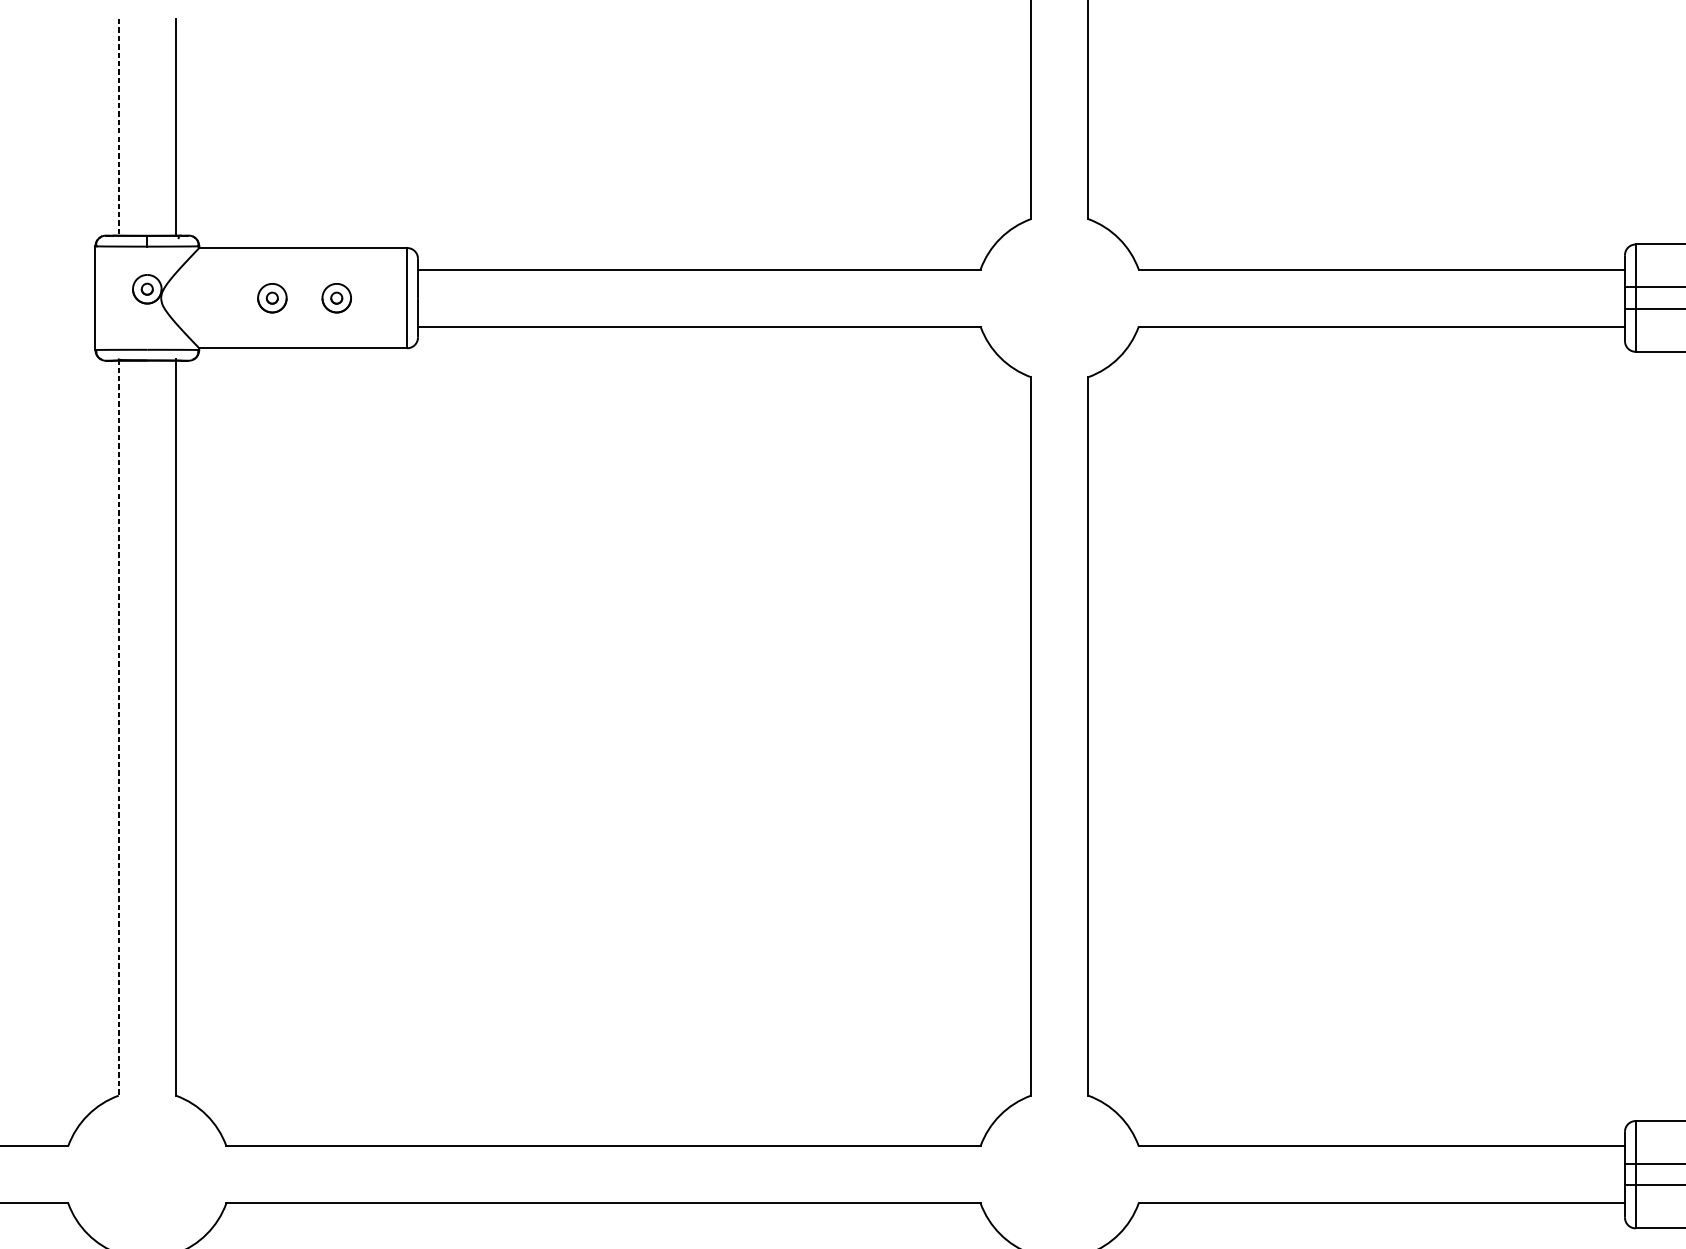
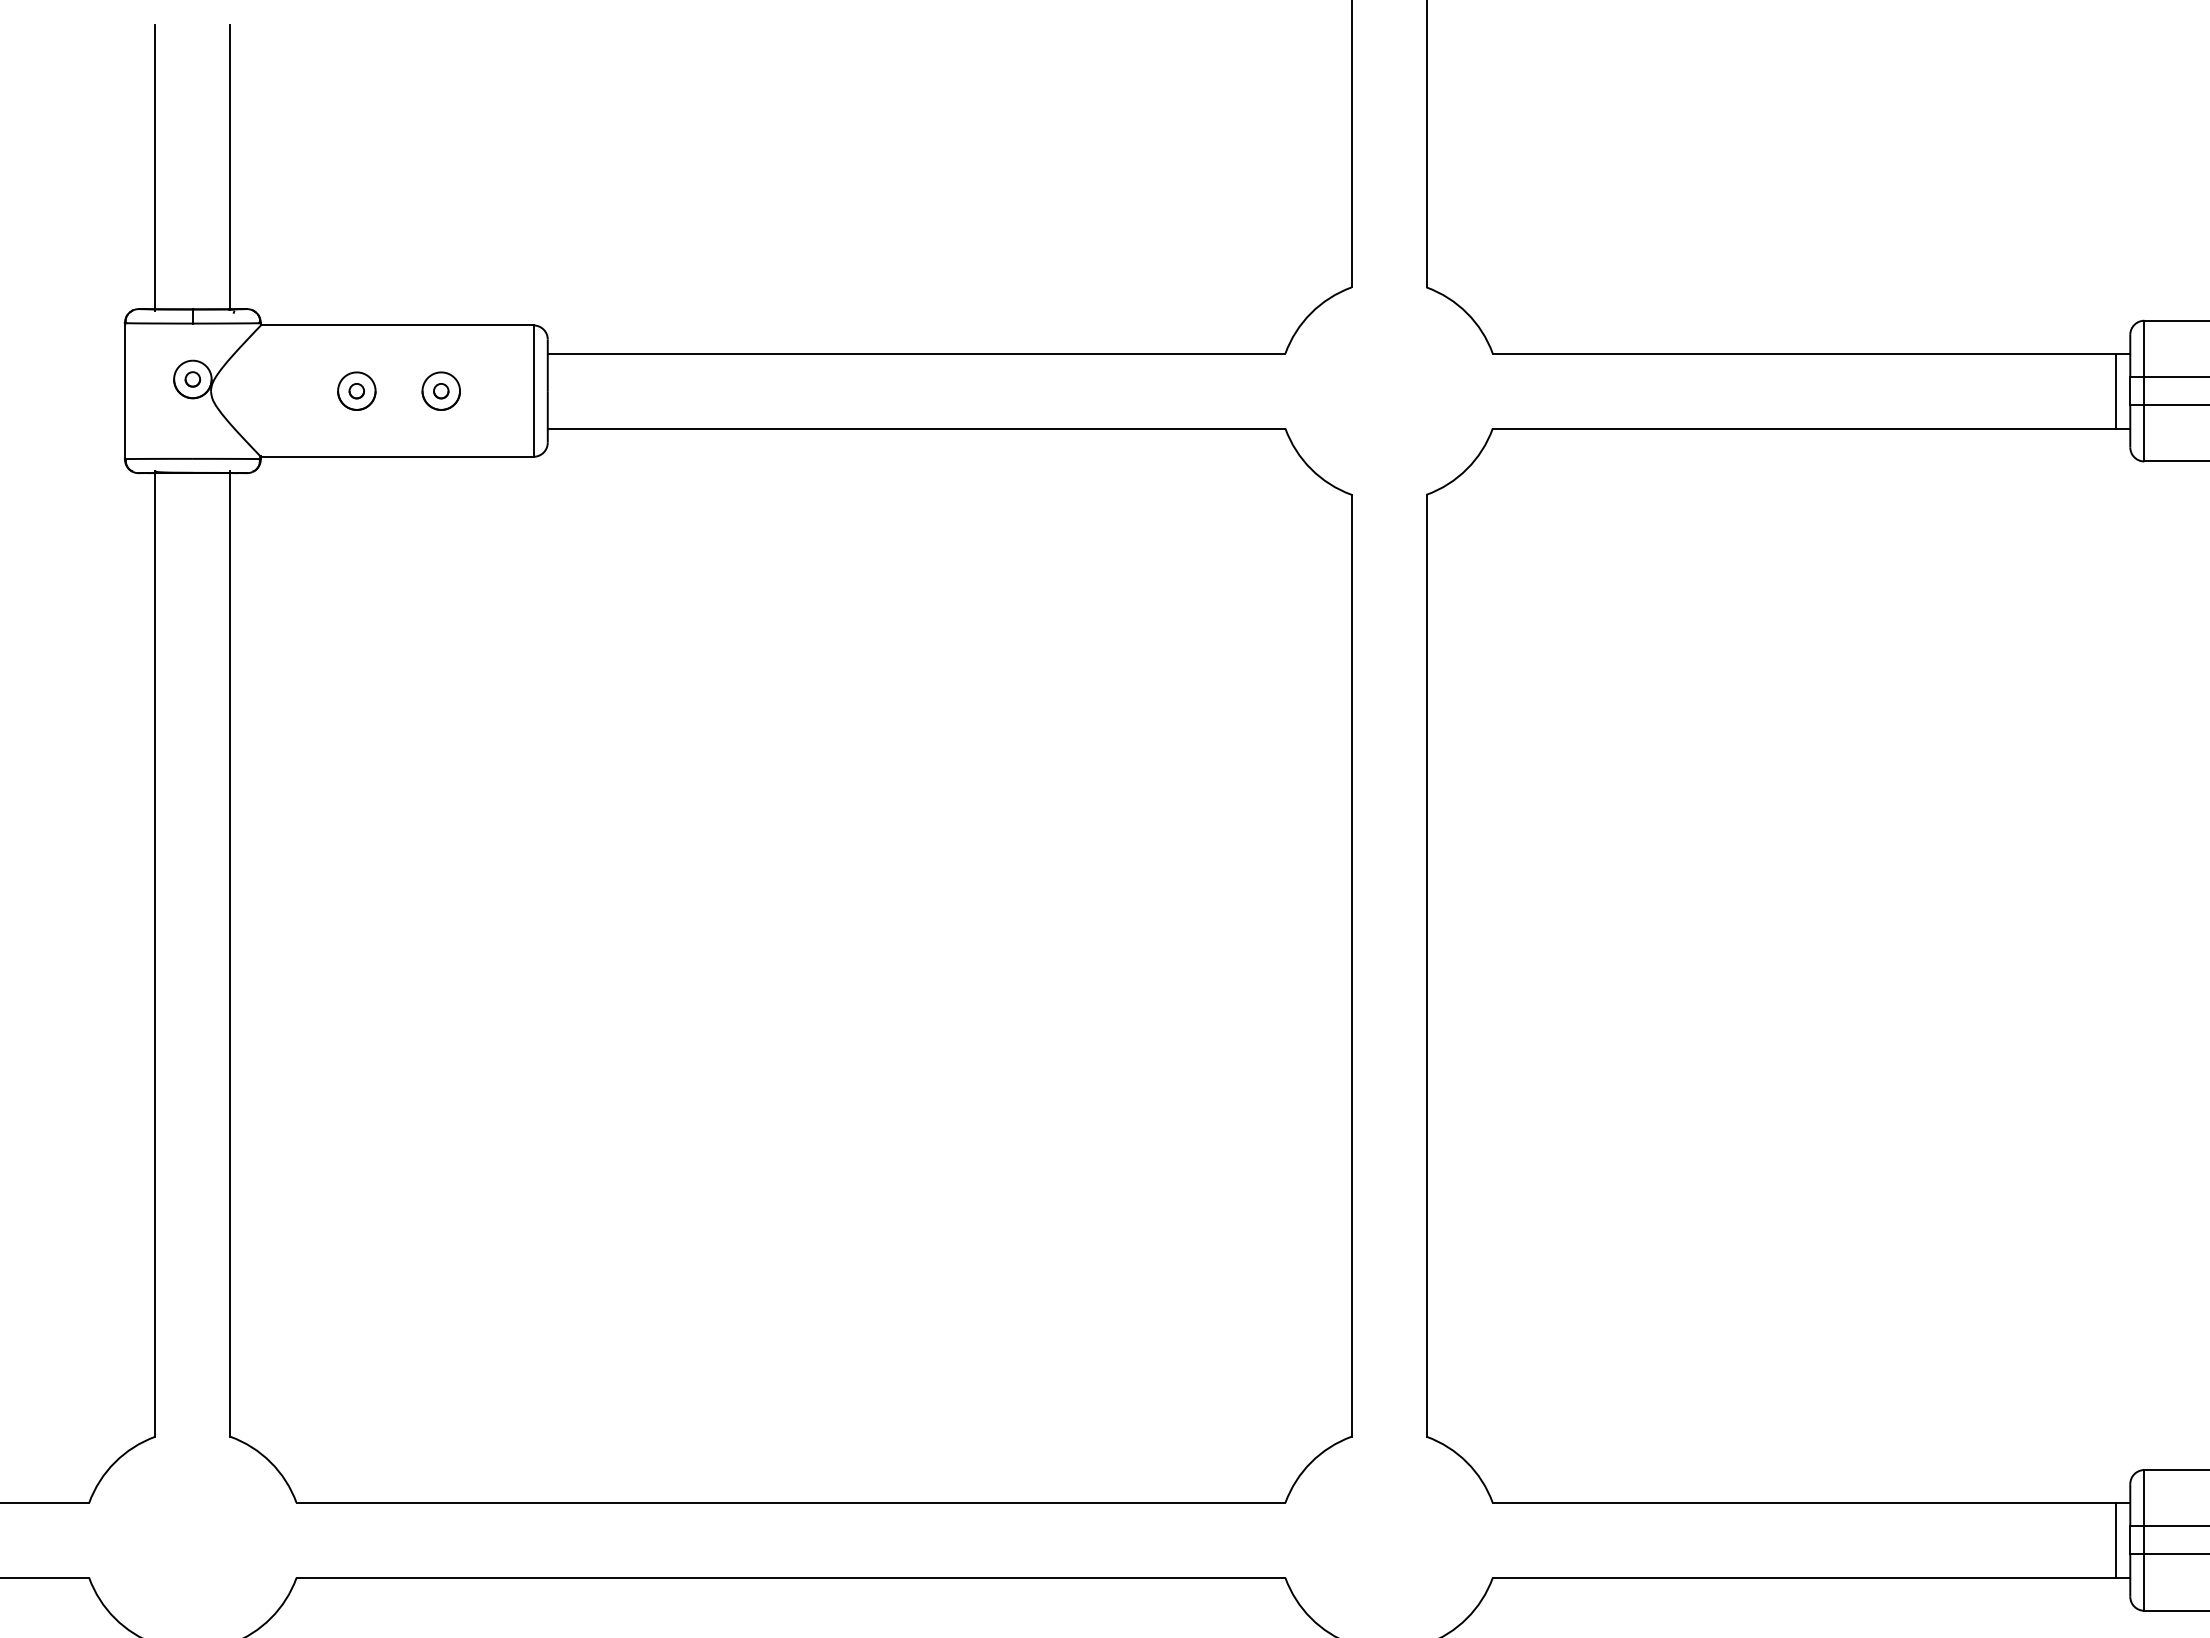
line: (118, 127) -> (155, 167), dashed -> solid
line: (1614, 297) -> (2116, 390), added
line: (118, 727) -> (155, 954), dashed -> solid
line: (1614, 1174) -> (2116, 1539), added

